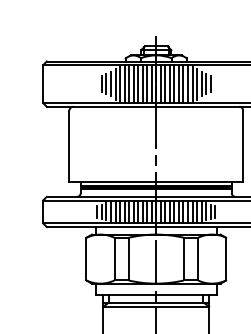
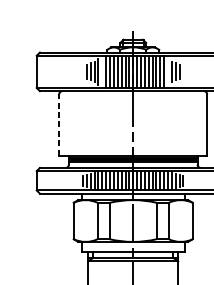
line: (120, 83) -> (102, 71), removed
line: (197, 83) -> (168, 71), removed
line: (69, 146) -> (59, 125), solid -> dashed

